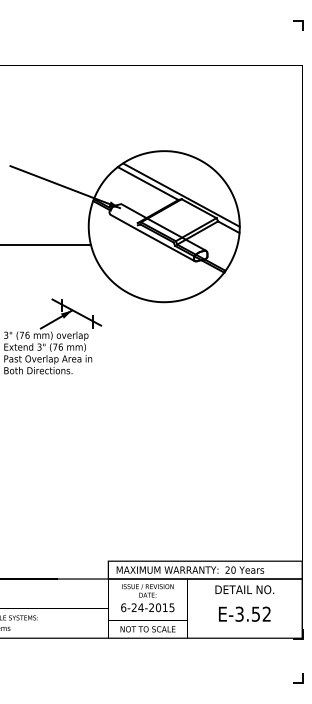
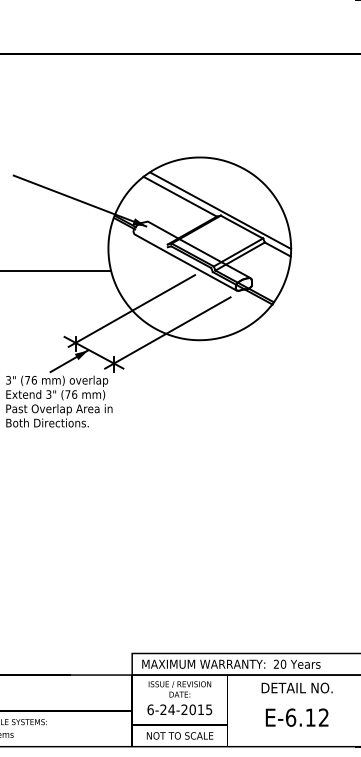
line: (107, 277) -> (131, 310), added
line: (137, 295) -> (167, 332), added
text: (247, 613) -> (300, 716), E-3.52 -> E-6.12

